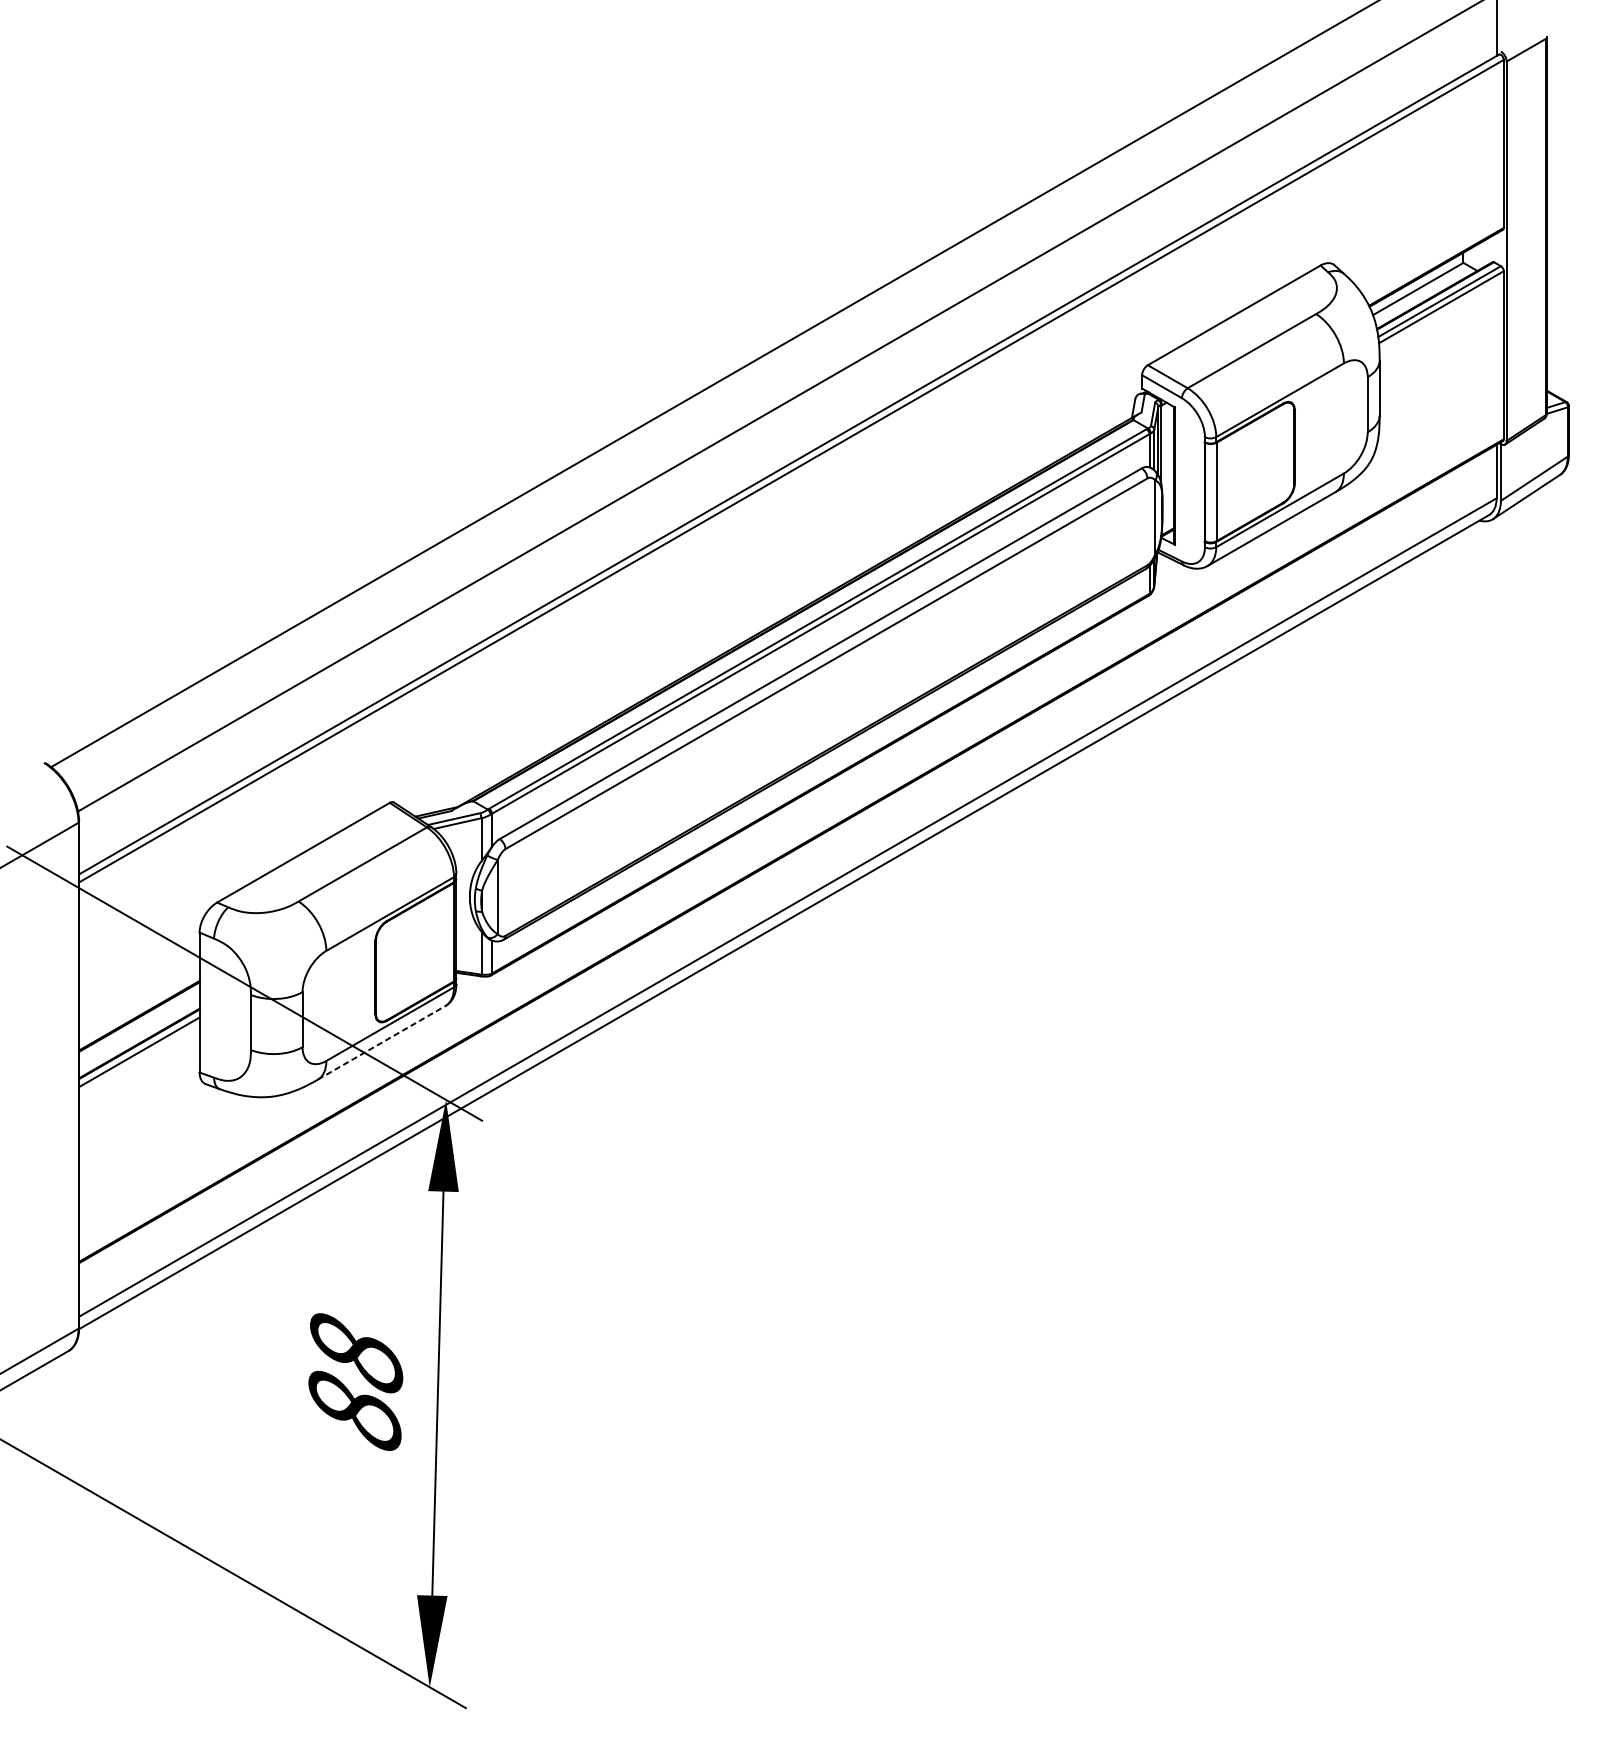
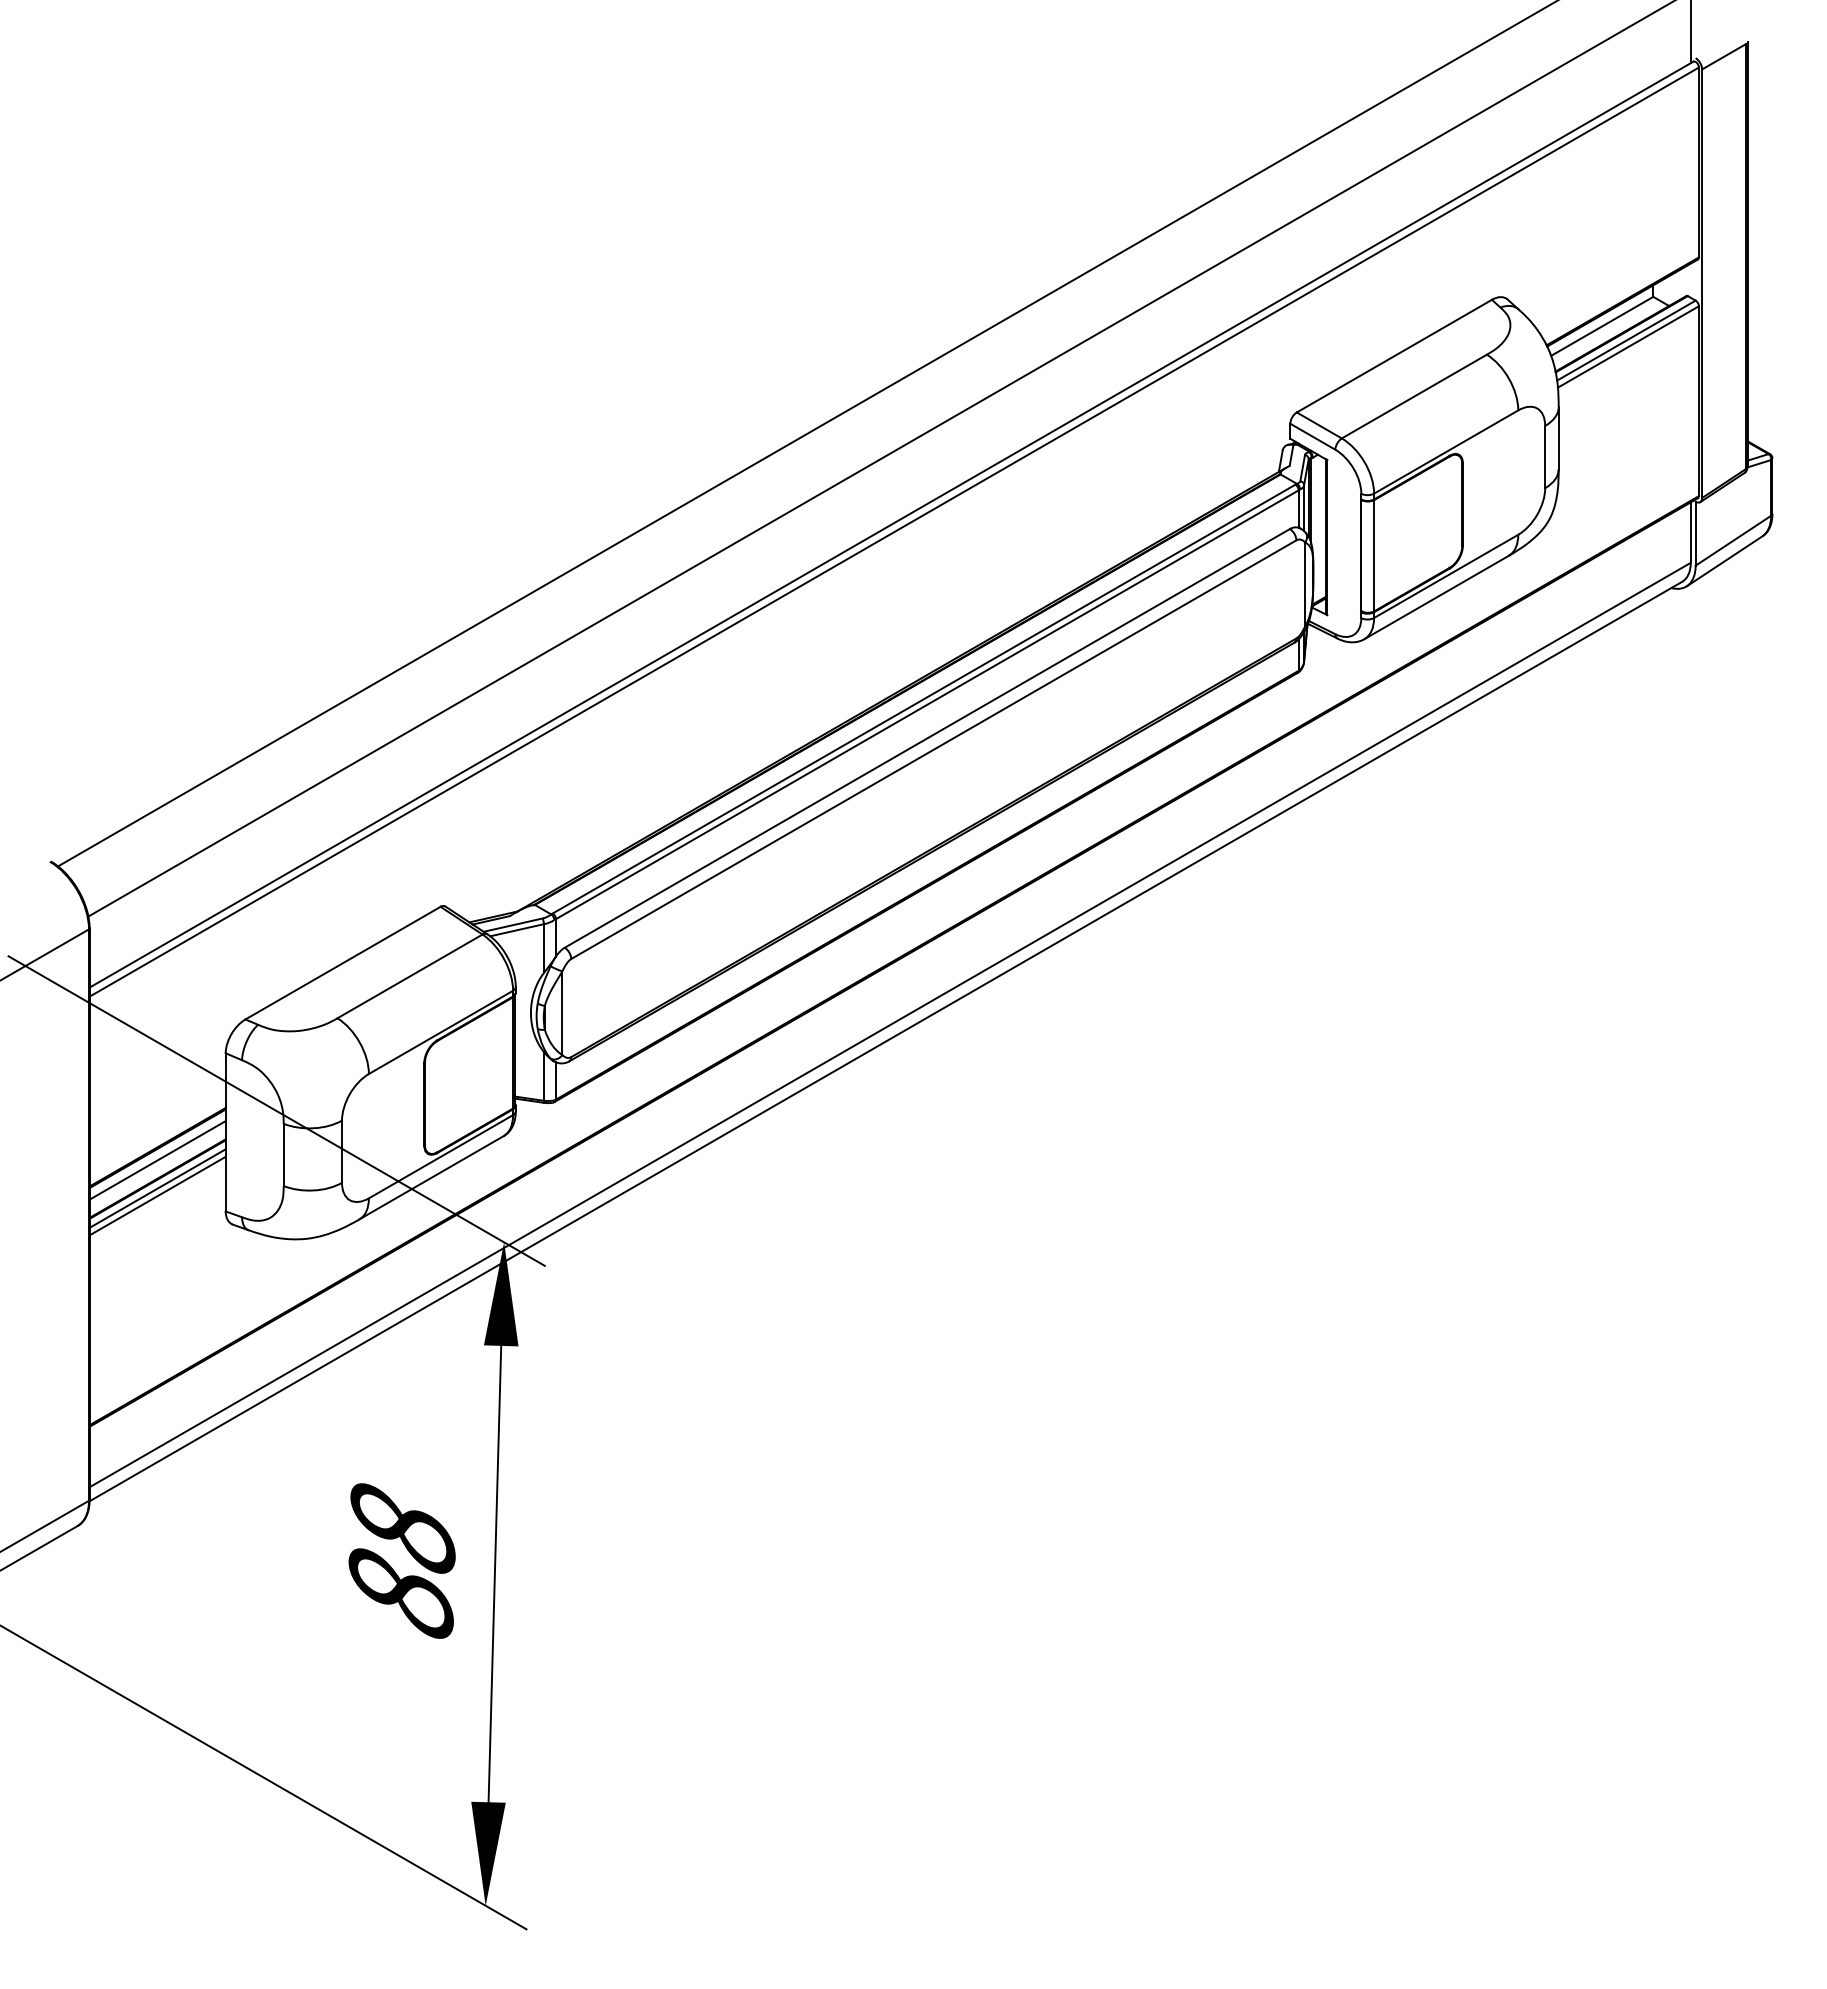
line: (139, 1027) -> (157, 1160), added
line: (382, 1042) -> (432, 1177), dashed -> solid
line: (139, 1058) -> (157, 1195), added

